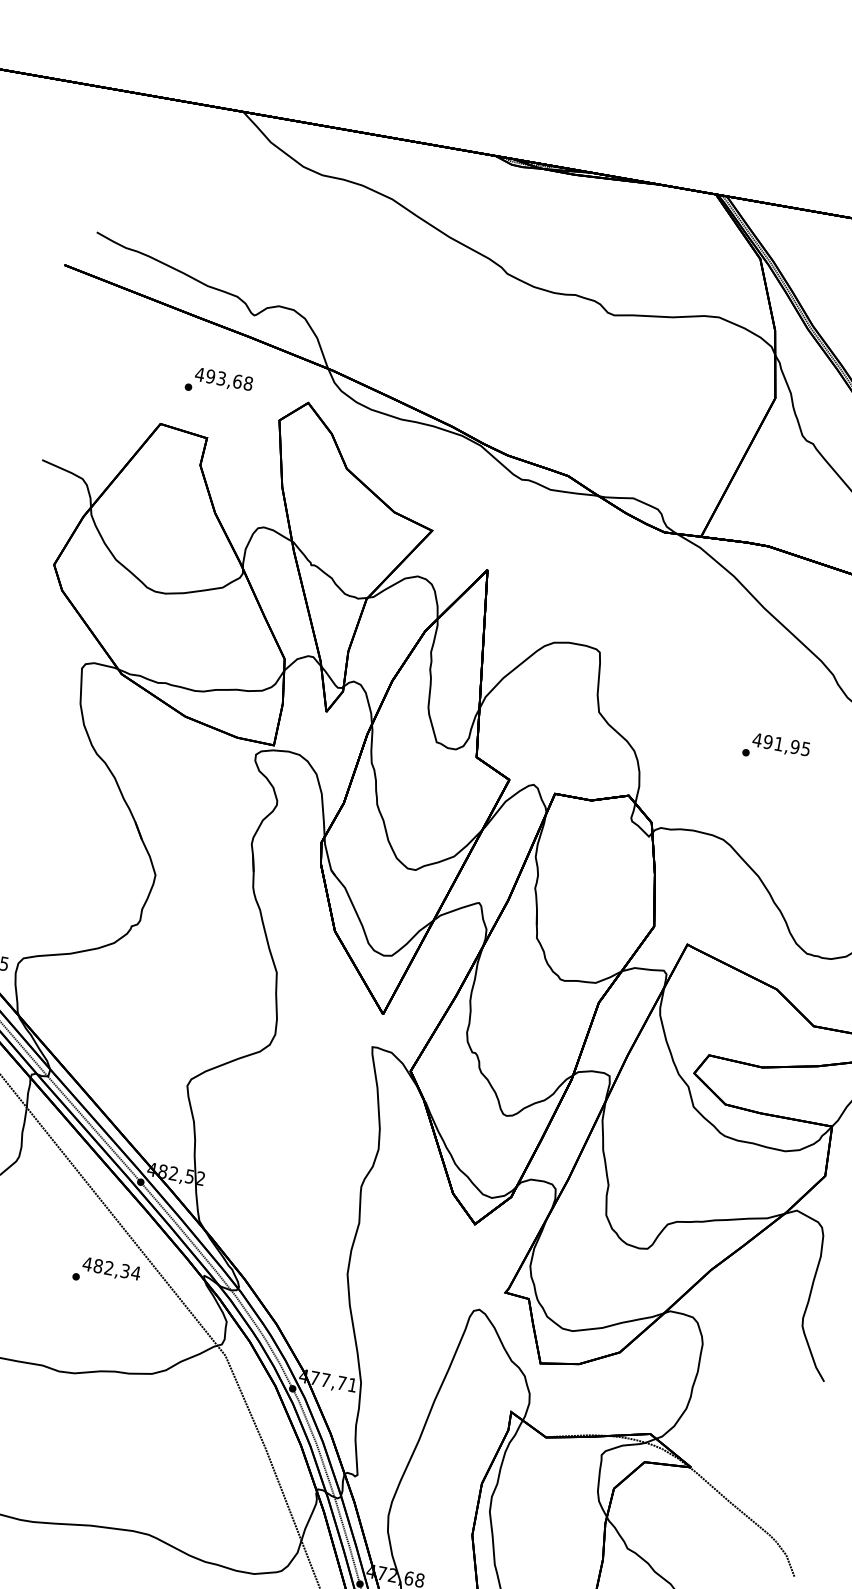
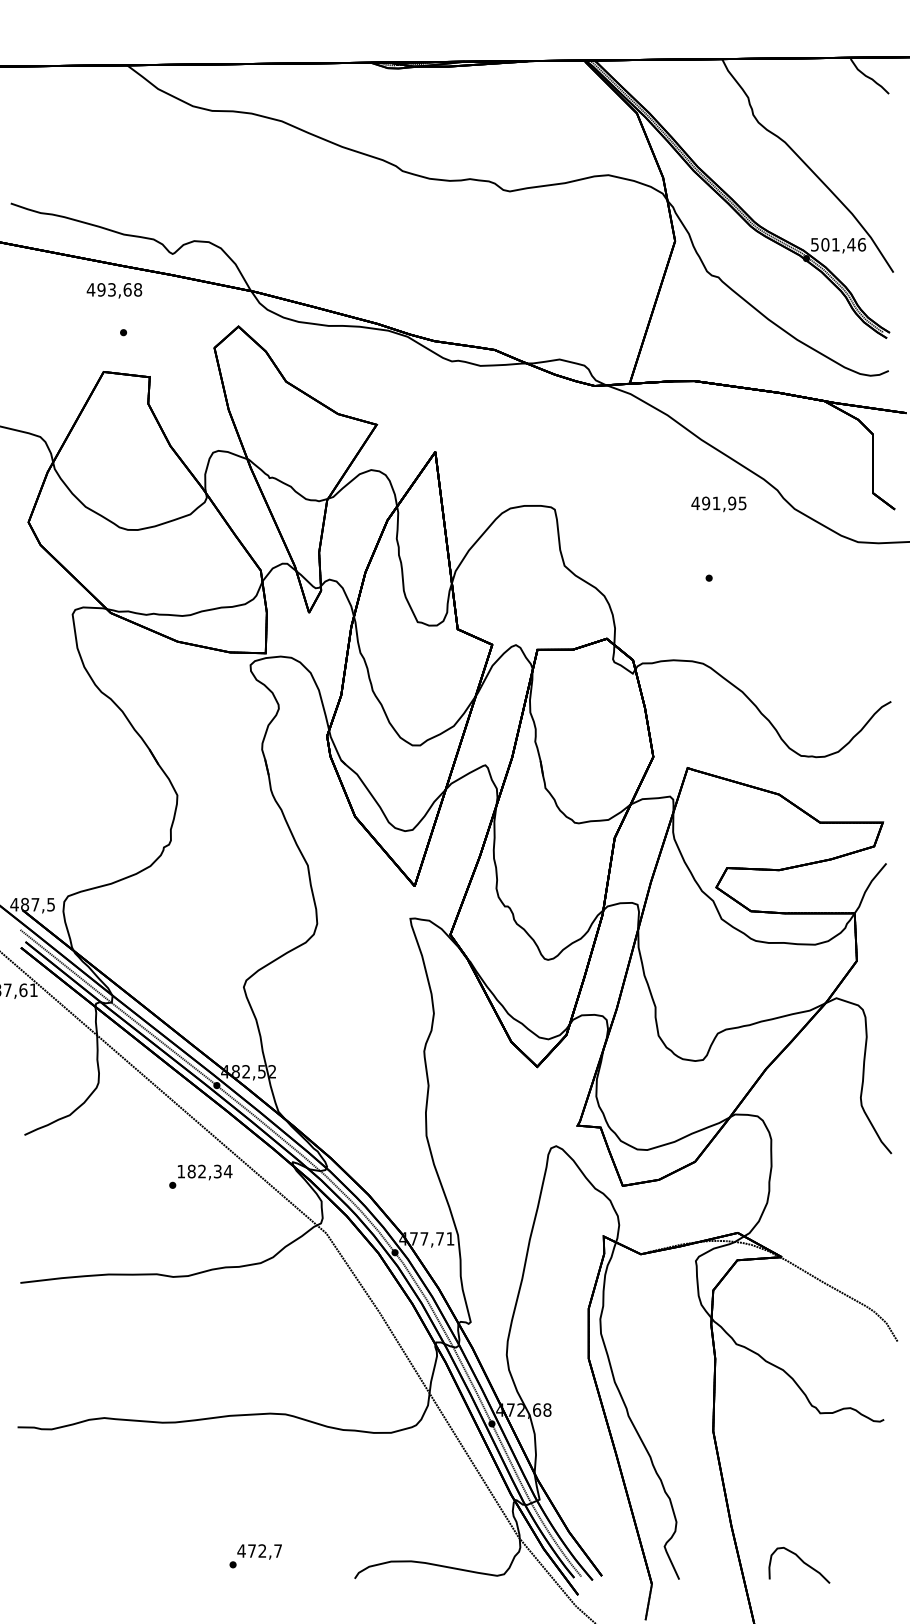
text: (223, 379) -> (114, 290), moved
text: (780, 745) -> (718, 504), moved
text: (86, 1263) -> (180, 1171), 482,34 -> 182,34

